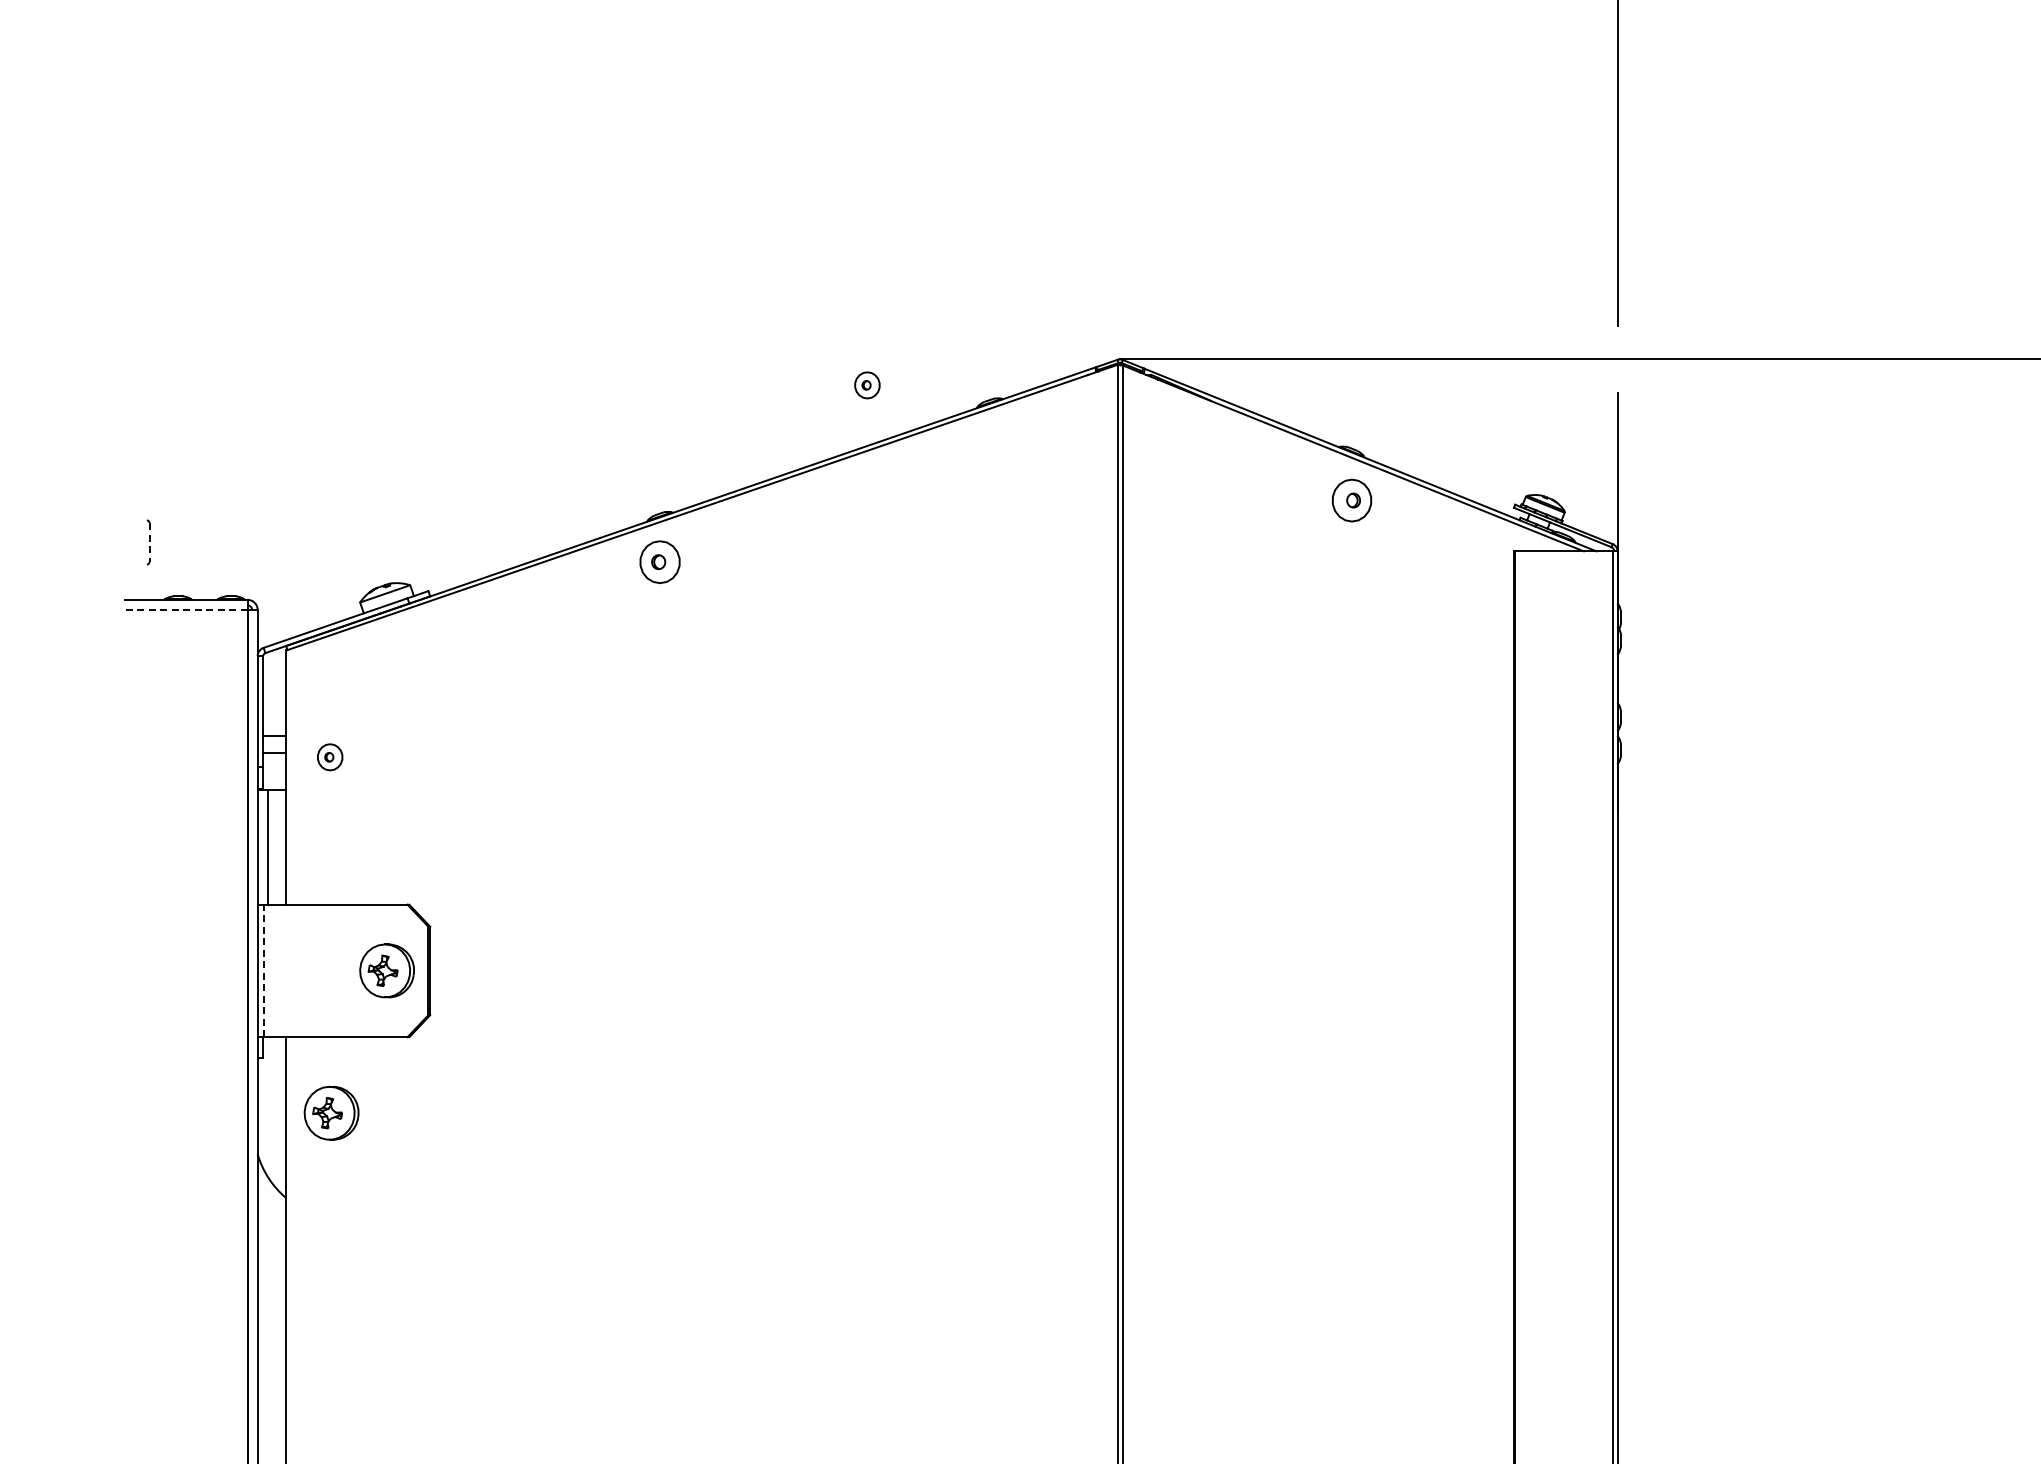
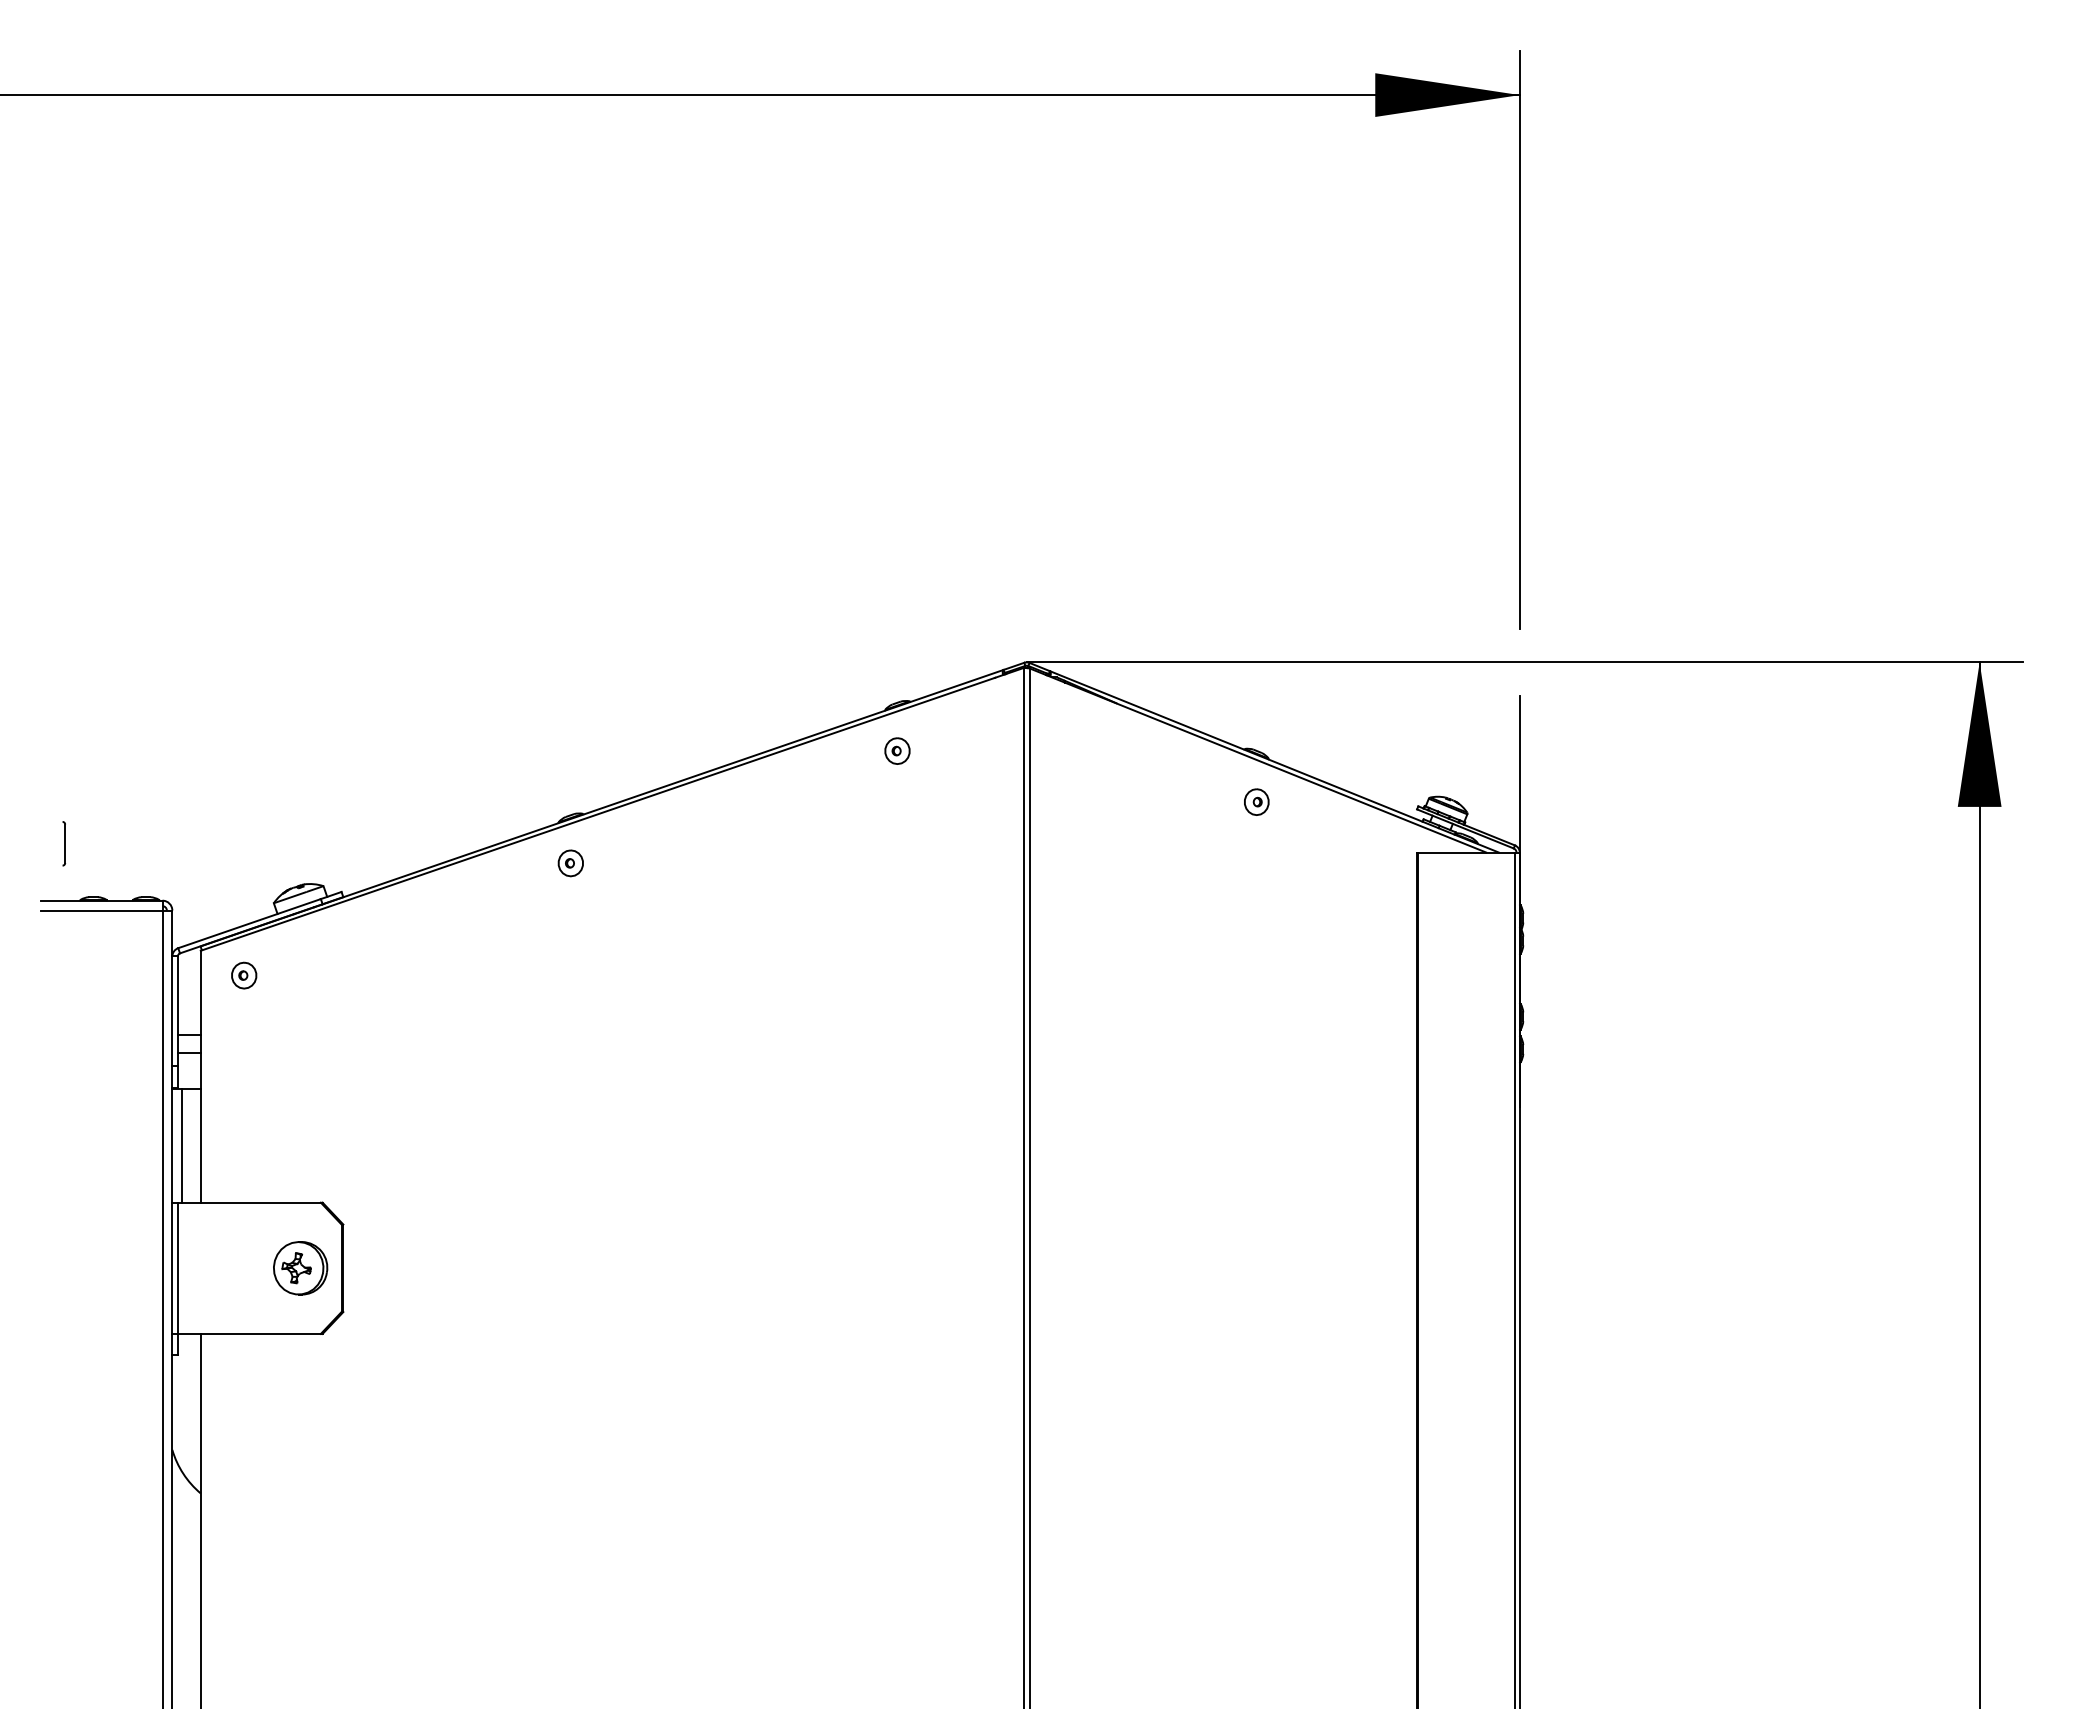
part: (867, 384) -> (897, 750), moved
part: (1351, 499) -> (1256, 801), size x0.62
line: (149, 543) -> (65, 844), dashed -> solid
part: (659, 562) -> (570, 863), size x0.62
line: (186, 609) -> (101, 910), dashed -> solid
part: (330, 757) -> (244, 975), moved
line: (263, 971) -> (178, 1268), dashed -> solid
part: (331, 1113) -> (245, 1409), removed

